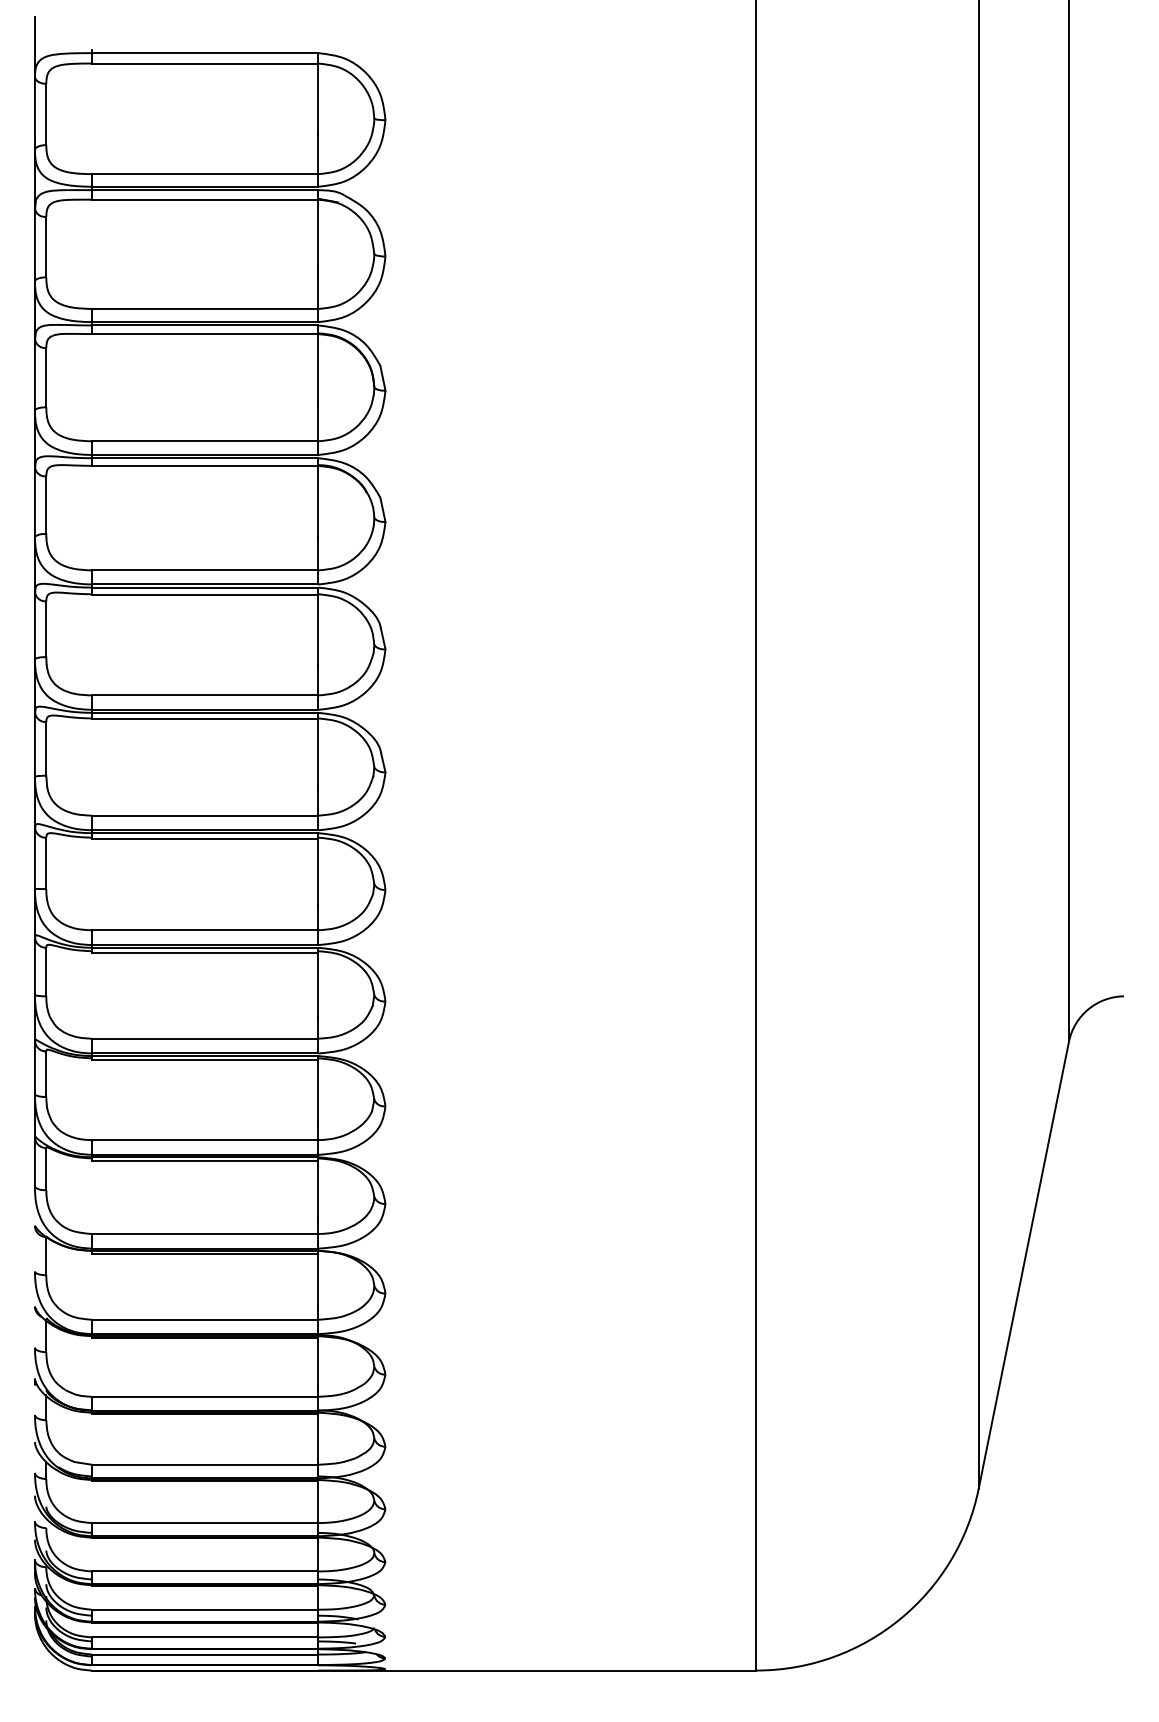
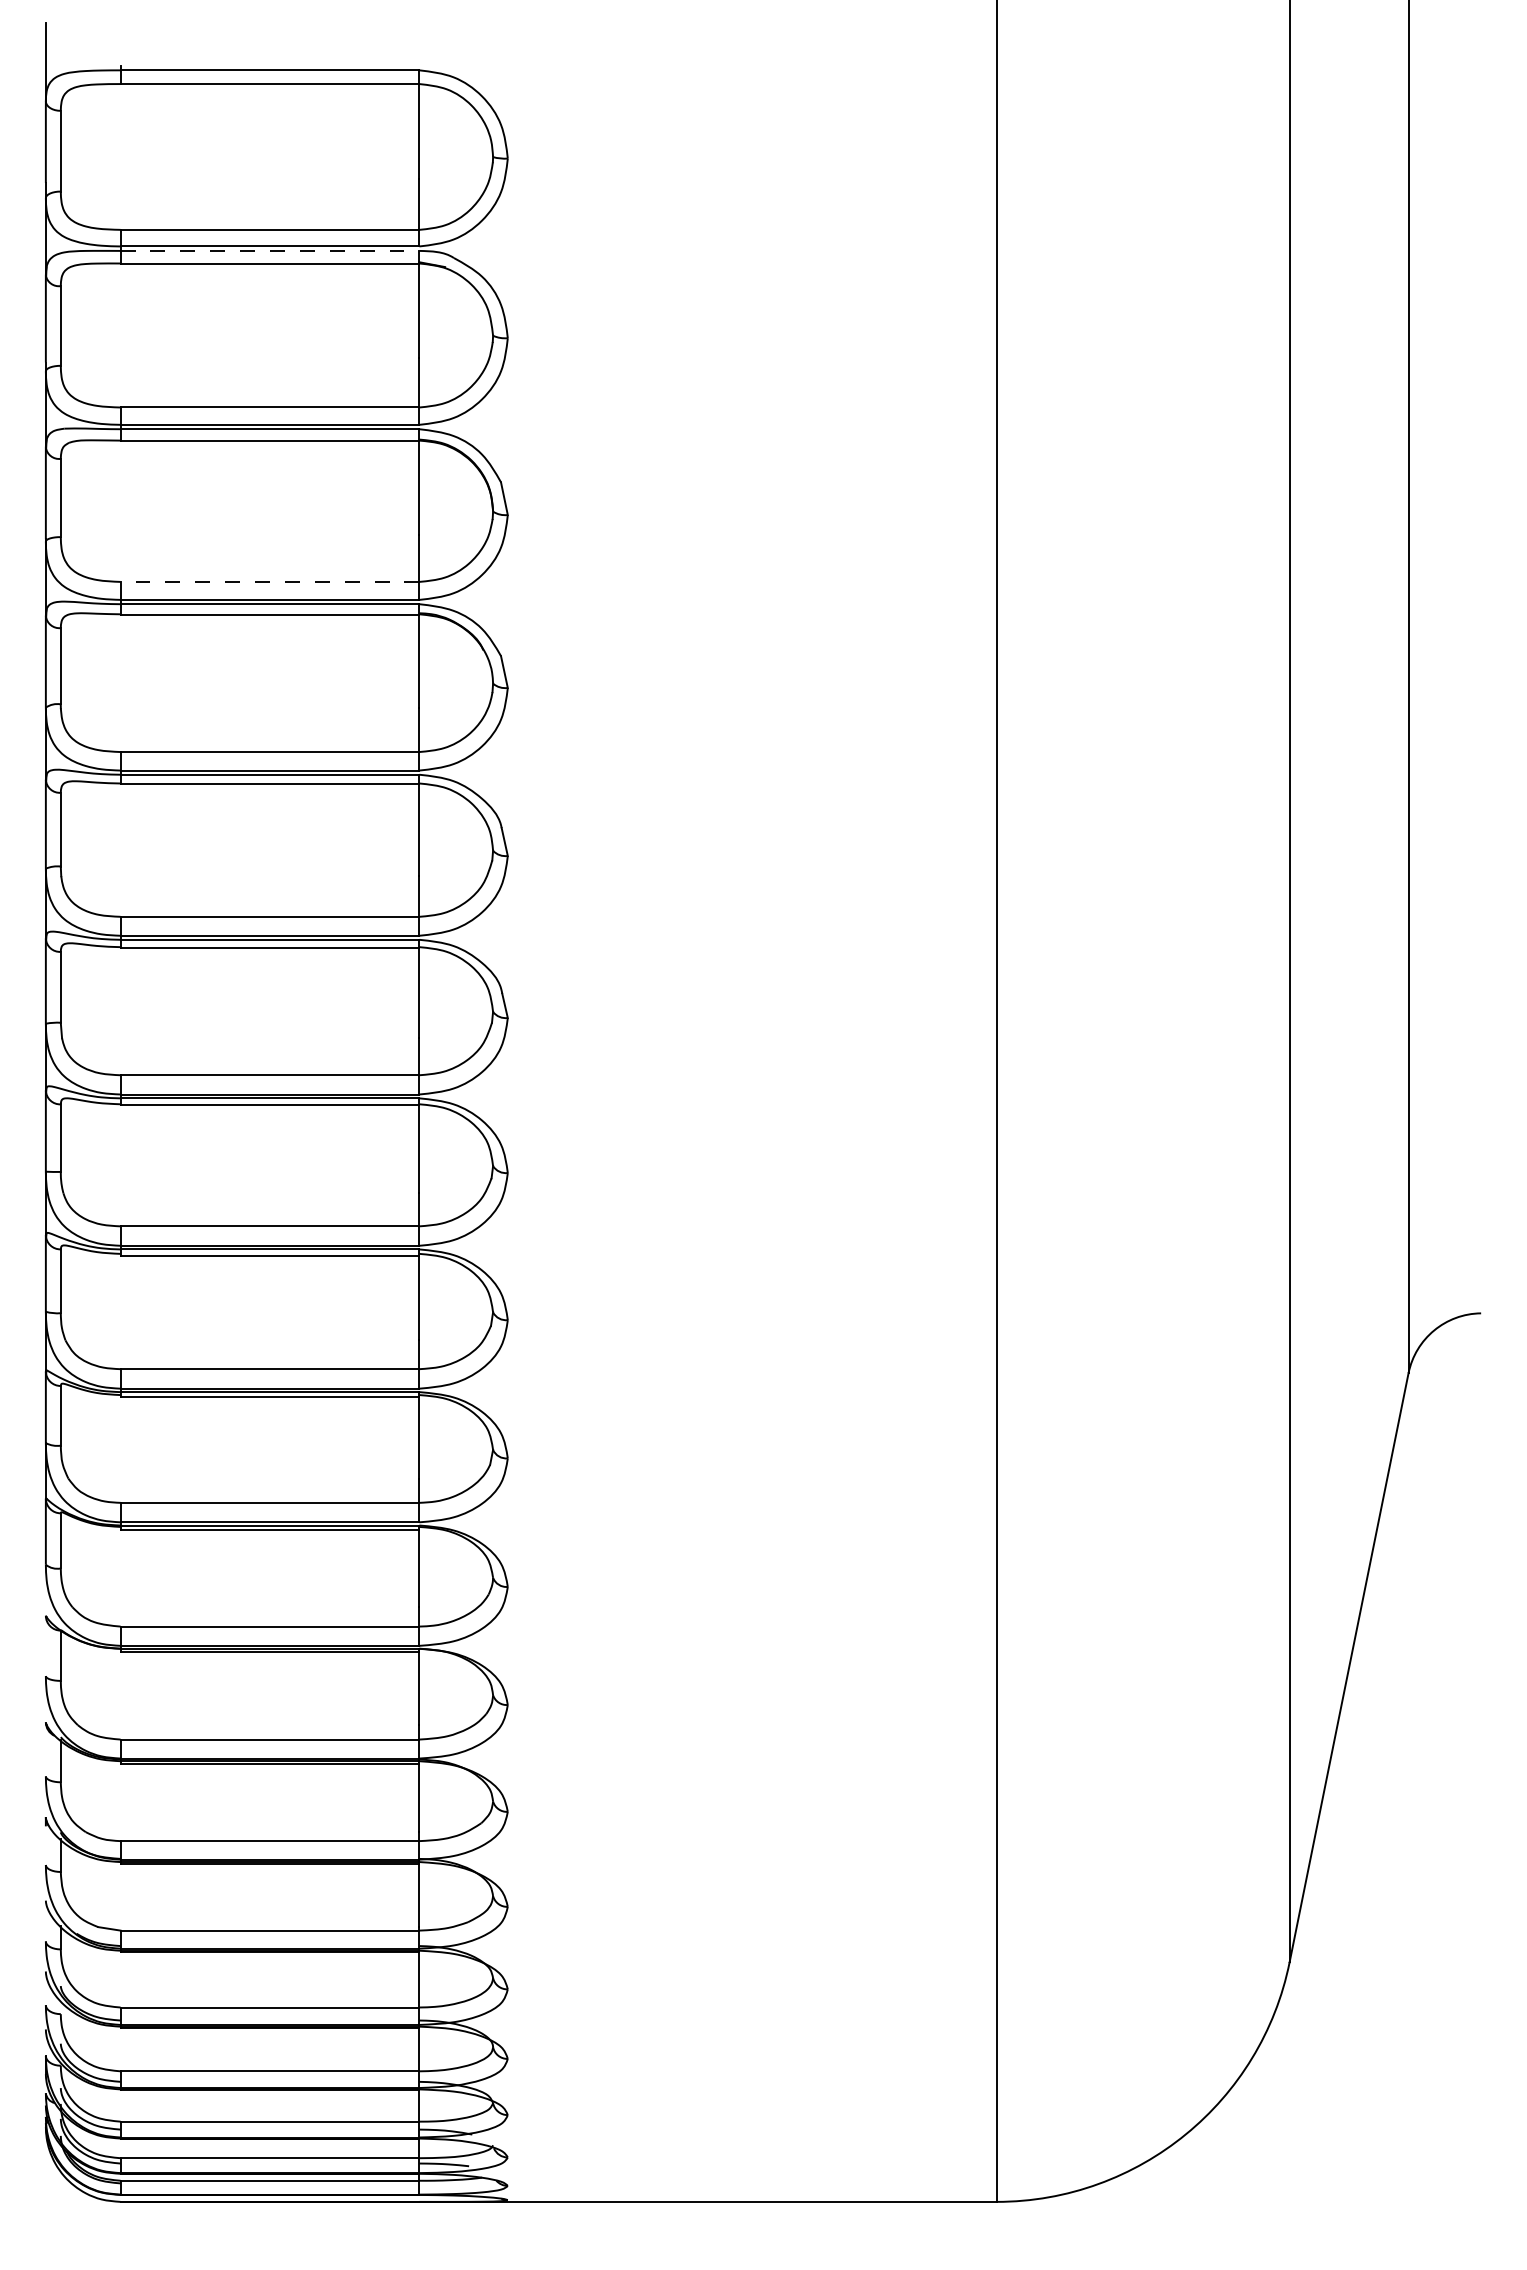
line: (205, 189) -> (270, 250), solid -> dashed
line: (204, 441) -> (269, 581), solid -> dashed

